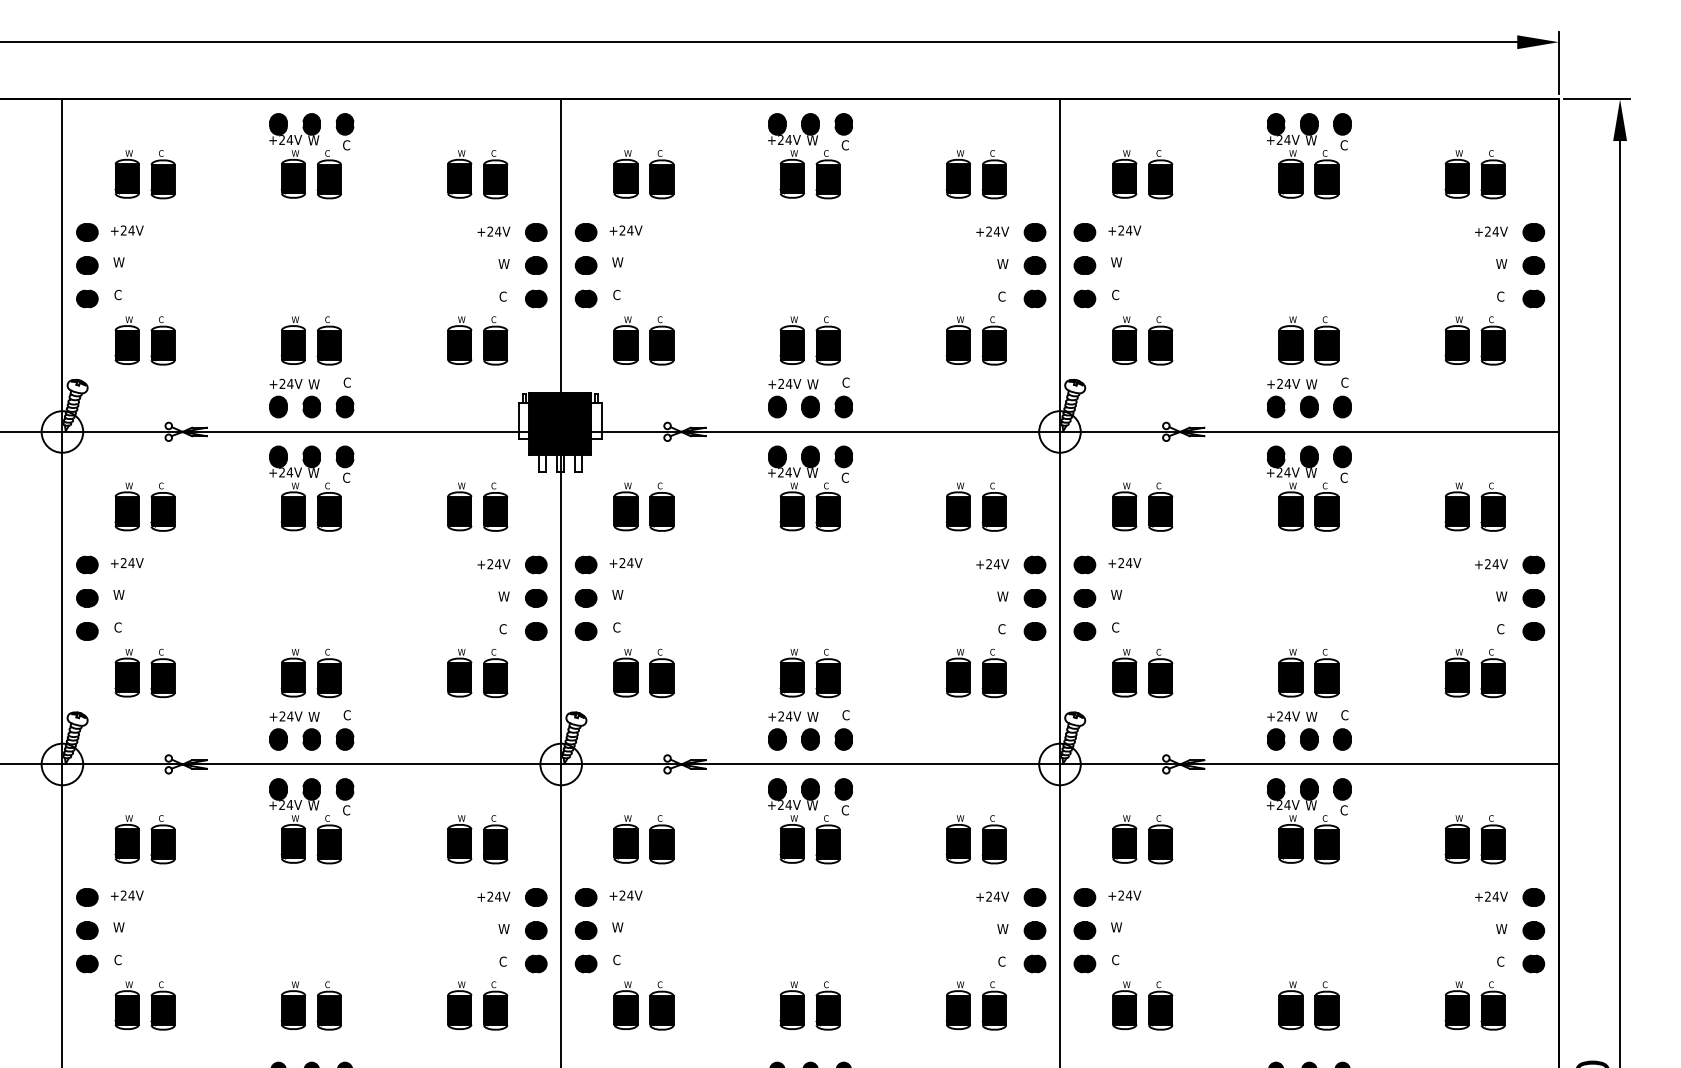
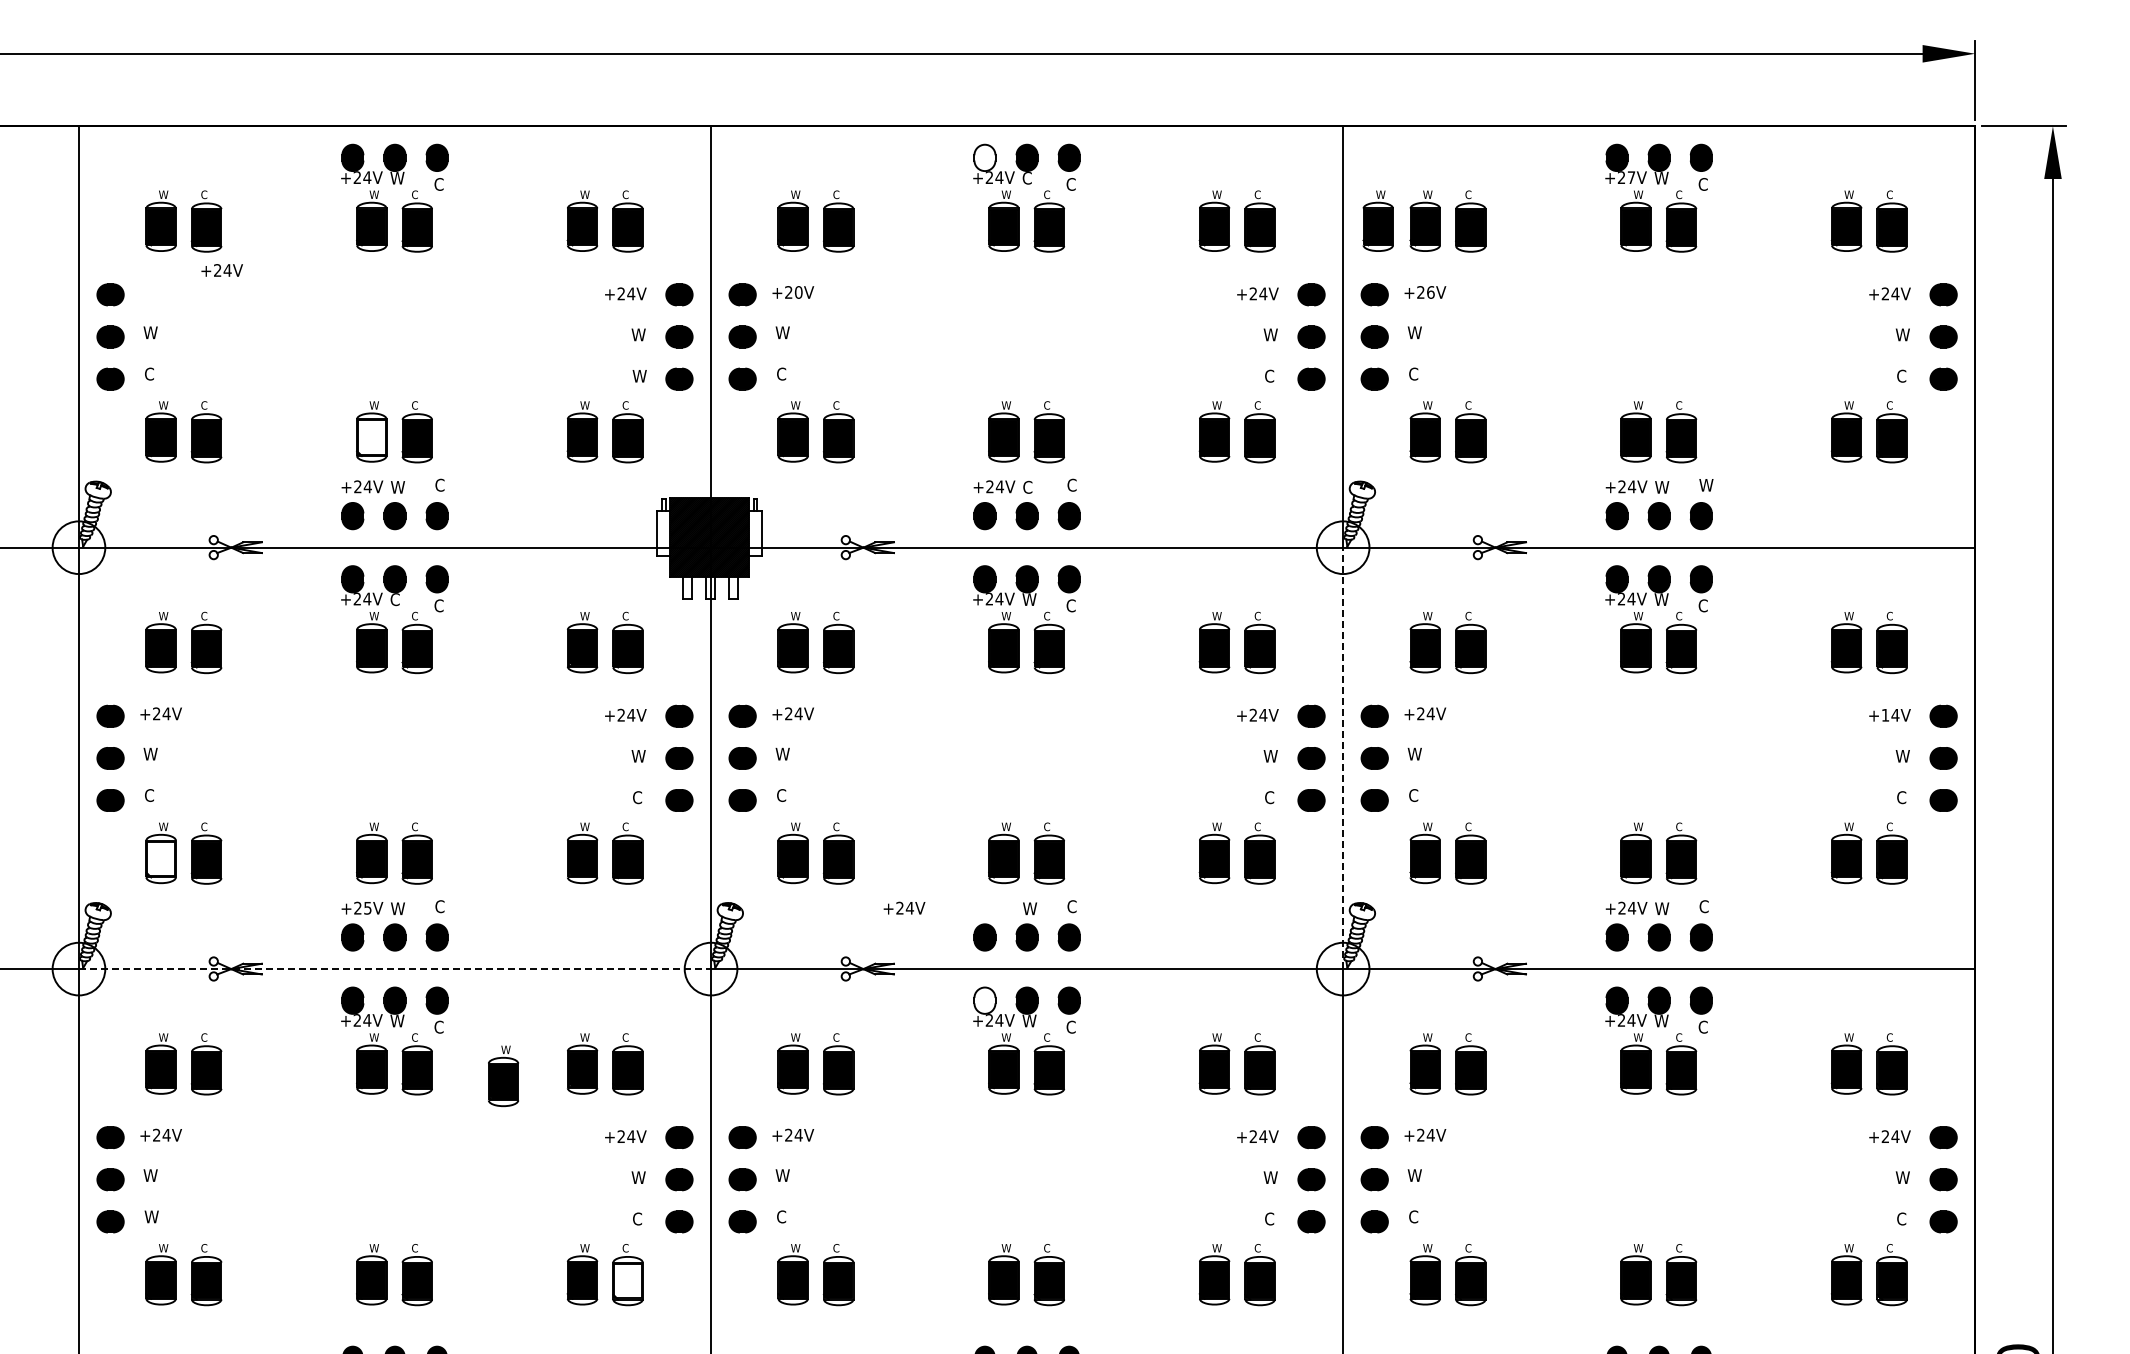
fill: (776, 124) -> (984, 157), removed
text: (812, 139) -> (1029, 177), W -> C
text: (1287, 139) -> (1631, 177), +24V -> +27V
part: (1087, 173) -> (1377, 220), added
text: (126, 230) -> (221, 270), moved
text: (630, 230) -> (798, 292), +24V -> +20V
text: (1128, 230) -> (1430, 292), +24V -> +26V
text: (504, 296) -> (639, 375), C -> W
fill: (293, 345) -> (371, 437), removed
text: (1346, 382) -> (1706, 484), C -> W
text: (813, 383) -> (1030, 486), W -> C
text: (313, 472) -> (397, 599), W -> C
text: (1487, 563) -> (1885, 714), +24V -> +14V
line: (1060, 598) -> (1343, 758), solid -> dashed
fill: (126, 677) -> (160, 858), removed
text: (784, 715) -> (904, 907), moved
text: (290, 716) -> (367, 908), +24V -> +25V
line: (312, 764) -> (395, 969), solid -> dashed
fill: (776, 789) -> (984, 1000), removed
part: (397, 849) -> (503, 1076), added
text: (119, 959) -> (151, 1216), C -> W
fill: (495, 1010) -> (627, 1280), removed

